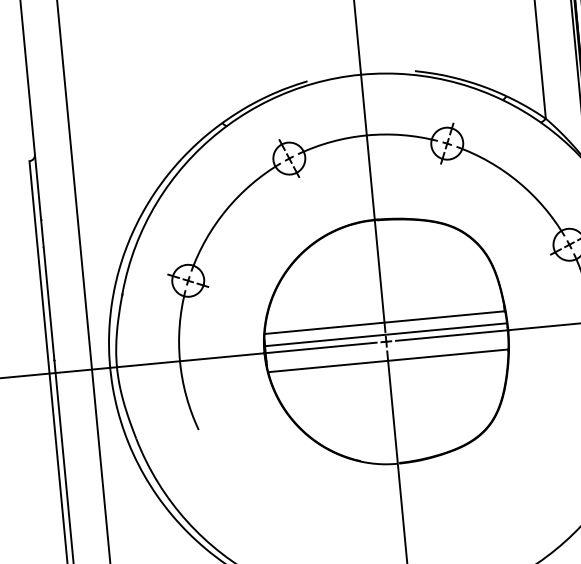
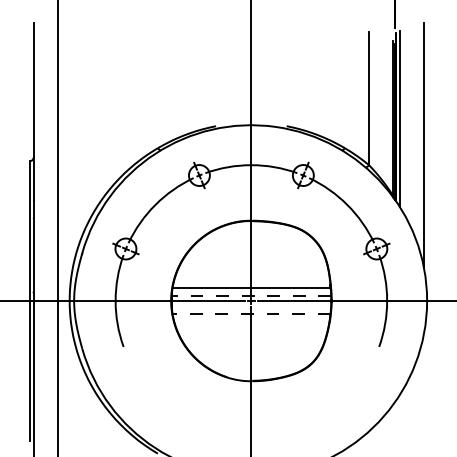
line: (385, 334) -> (251, 296), solid -> dashed
line: (388, 360) -> (251, 313), solid -> dashed

